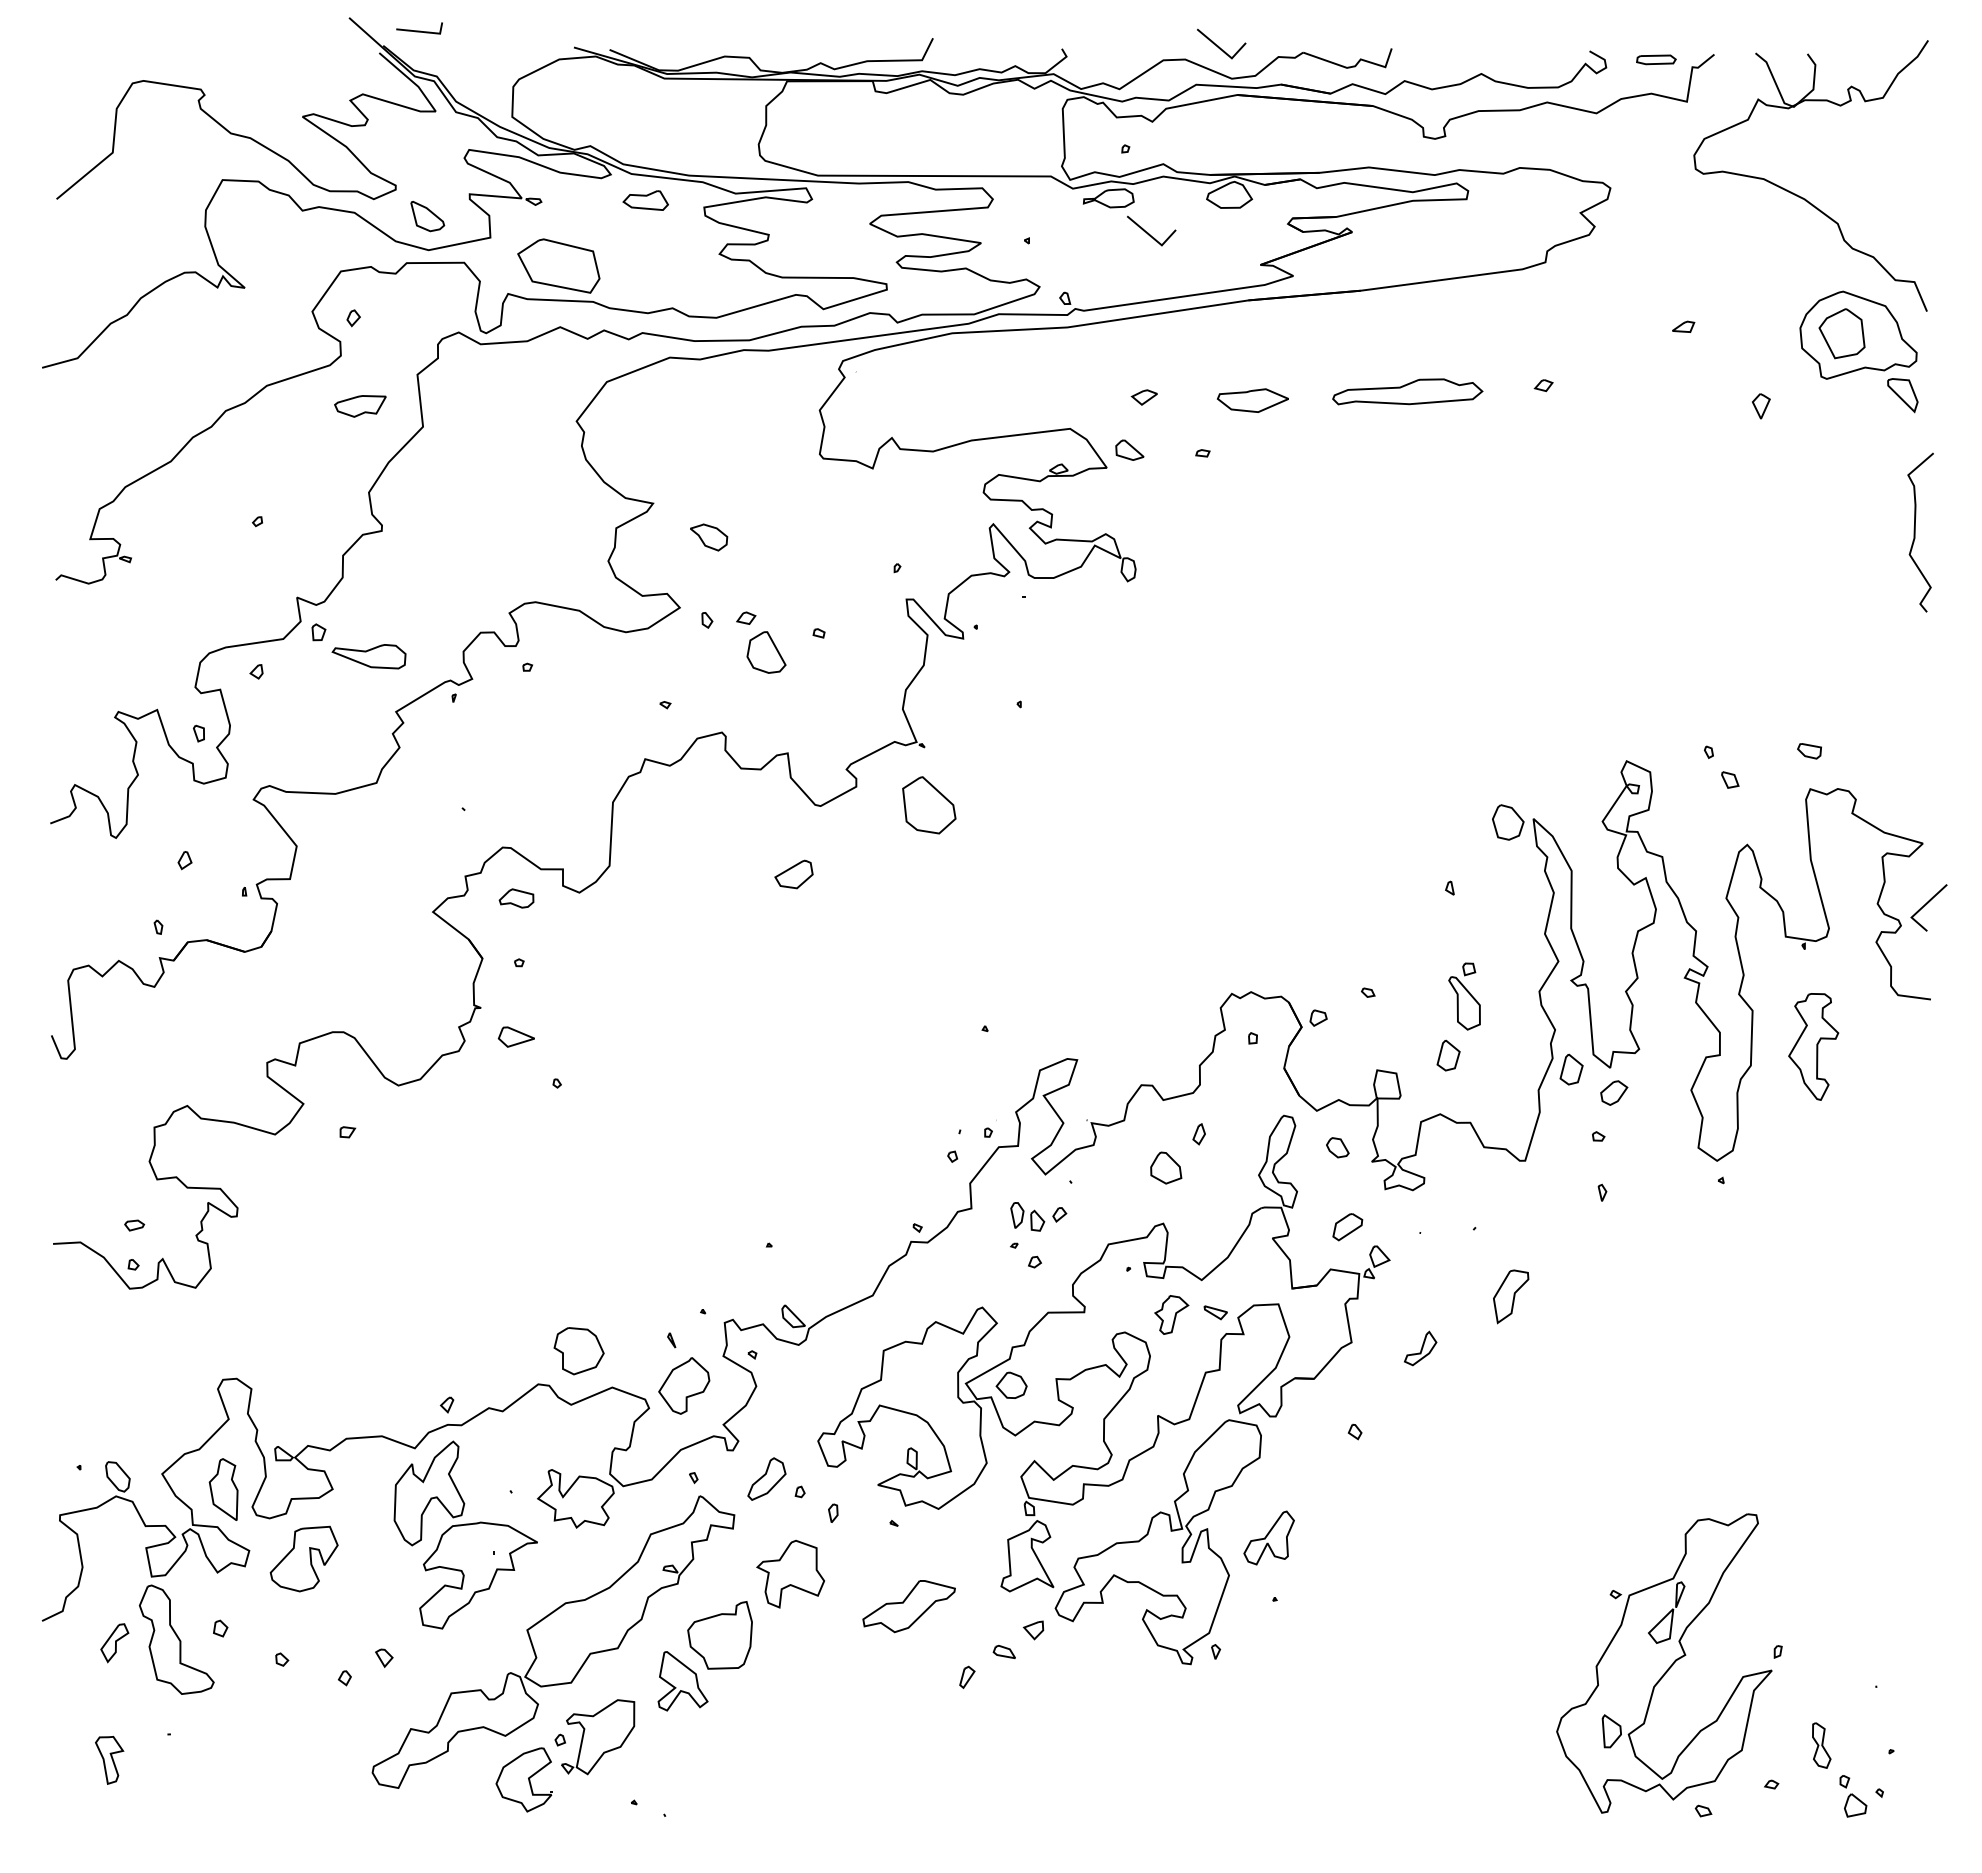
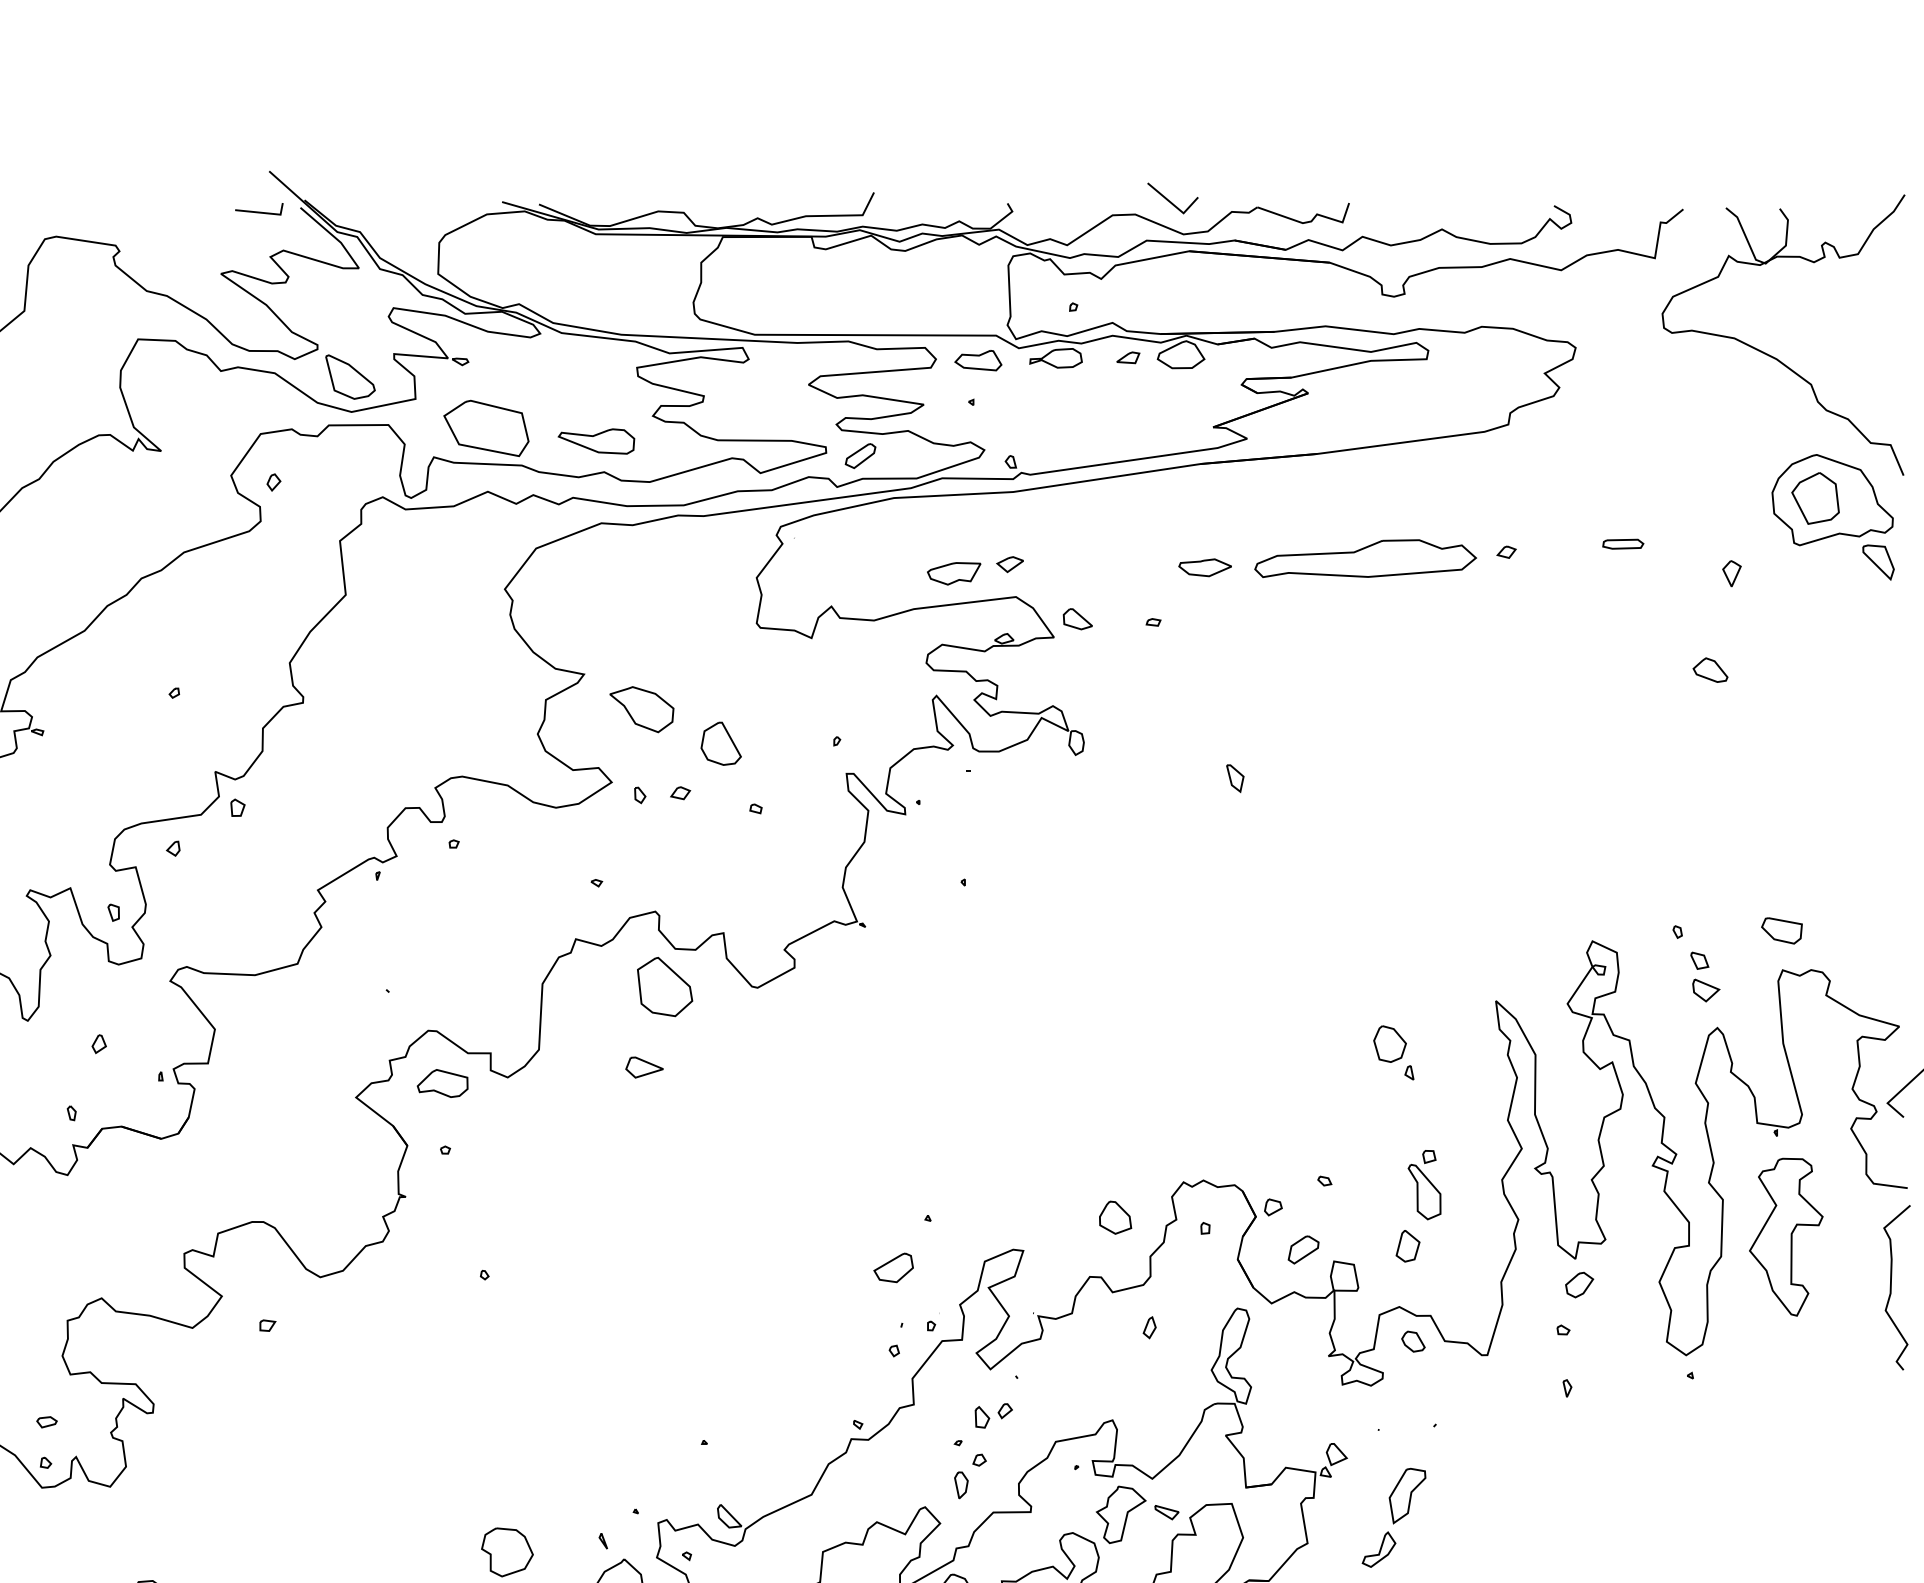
line: (419, 30) -> (259, 211), moved
part: (1656, 59) -> (1623, 543), moved
part: (645, 200) -> (978, 360), moved
part: (427, 216) -> (350, 377), size x1.43
line: (1148, 232) -> (1097, 393), removed
part: (919, 292) -> (860, 455), added
part: (1683, 326) -> (1128, 357), moved
part: (1407, 391) -> (1365, 558), size x1.43
part: (1143, 397) -> (1009, 564), moved
part: (1252, 400) -> (1204, 567), size x0.71
part: (360, 406) -> (954, 573), moved
part: (1740, 499) -> (1710, 670), added
curve: (1915, 532) -> (1891, 1287), moved
part: (708, 537) -> (641, 709), size x1.67
part: (1281, 604) -> (1234, 778), added
part: (766, 652) -> (721, 743), moved
part: (368, 656) -> (595, 441), moved
part: (1809, 751) -> (1781, 931), size x1.67
part: (929, 805) -> (665, 987), moved
part: (1736, 808) -> (1706, 990), added
part: (1508, 822) -> (1390, 1044), moved
part: (793, 874) -> (893, 1267), moved
part: (516, 898) -> (442, 1083), size x1.43
part: (515, 1036) -> (643, 1066), moved
part: (1813, 1046) -> (1786, 1236), size x1.43
part: (1571, 1069) -> (1535, 1260), removed
part: (1337, 1147) -> (1413, 1341), moved
part: (1166, 1167) -> (1115, 1217), moved
part: (1017, 1215) -> (961, 1485), moved
part: (1347, 1227) -> (1303, 1250), moved
part: (1511, 1296) -> (1407, 1495), moved
part: (1171, 1314) -> (1121, 1514), size x1.43

